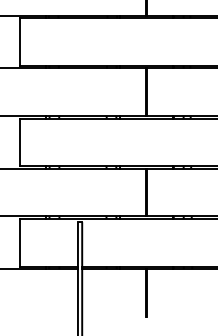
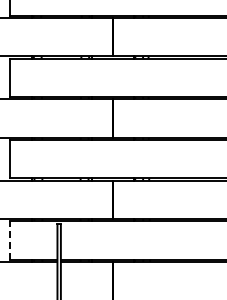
line: (20, 241) -> (10, 239), solid -> dashed

